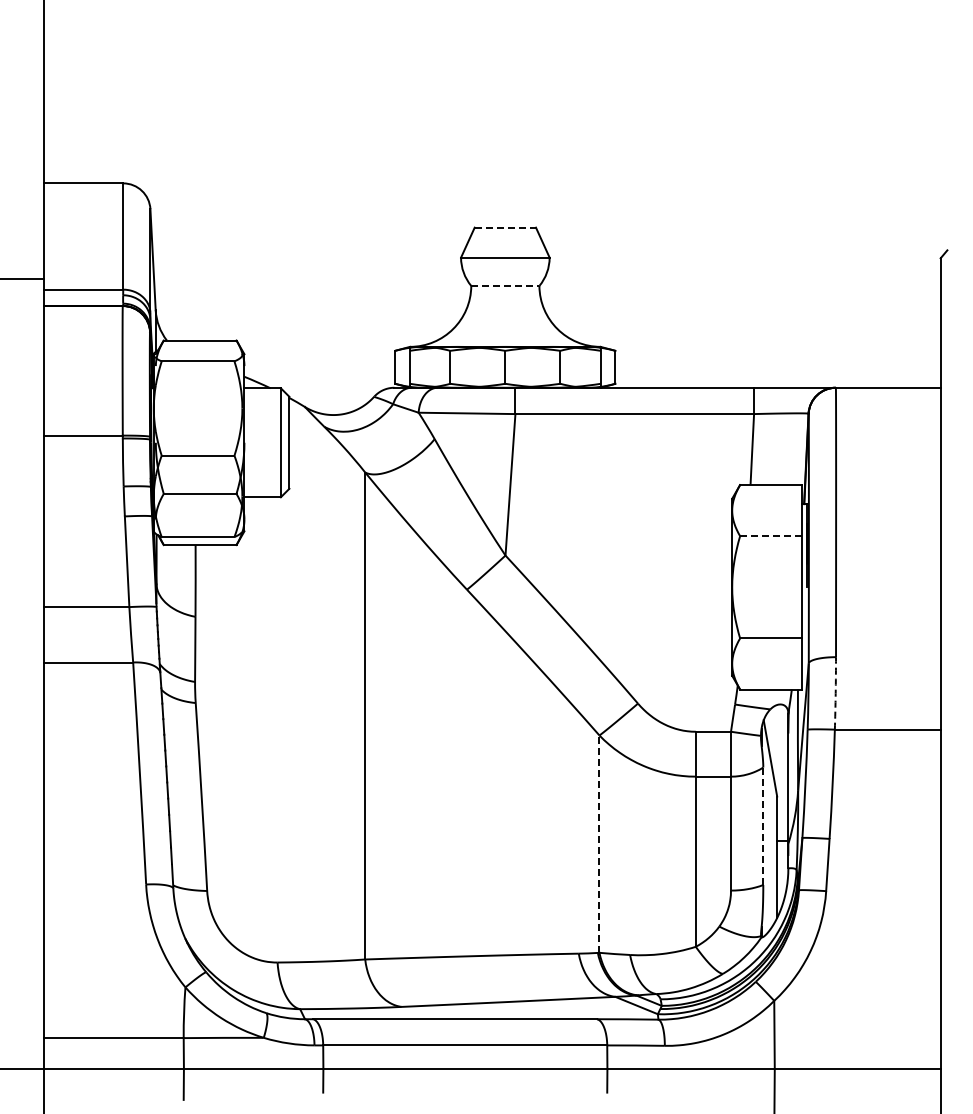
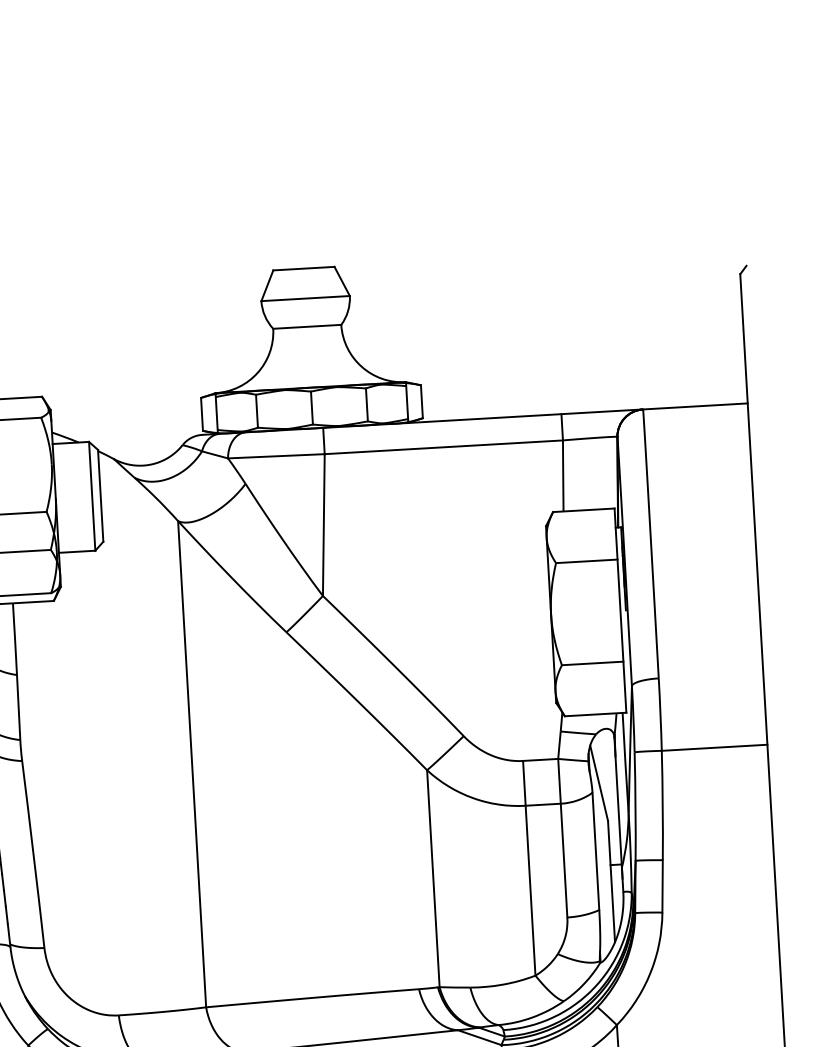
line: (505, 227) -> (304, 268), dashed -> solid
line: (505, 285) -> (307, 326), dashed -> solid
line: (770, 536) -> (586, 561), dashed -> solid
arc: (835, 693) -> (660, 714), dashed -> solid
line: (763, 826) -> (596, 851), dashed -> solid
line: (599, 844) -> (433, 879), dashed -> solid

